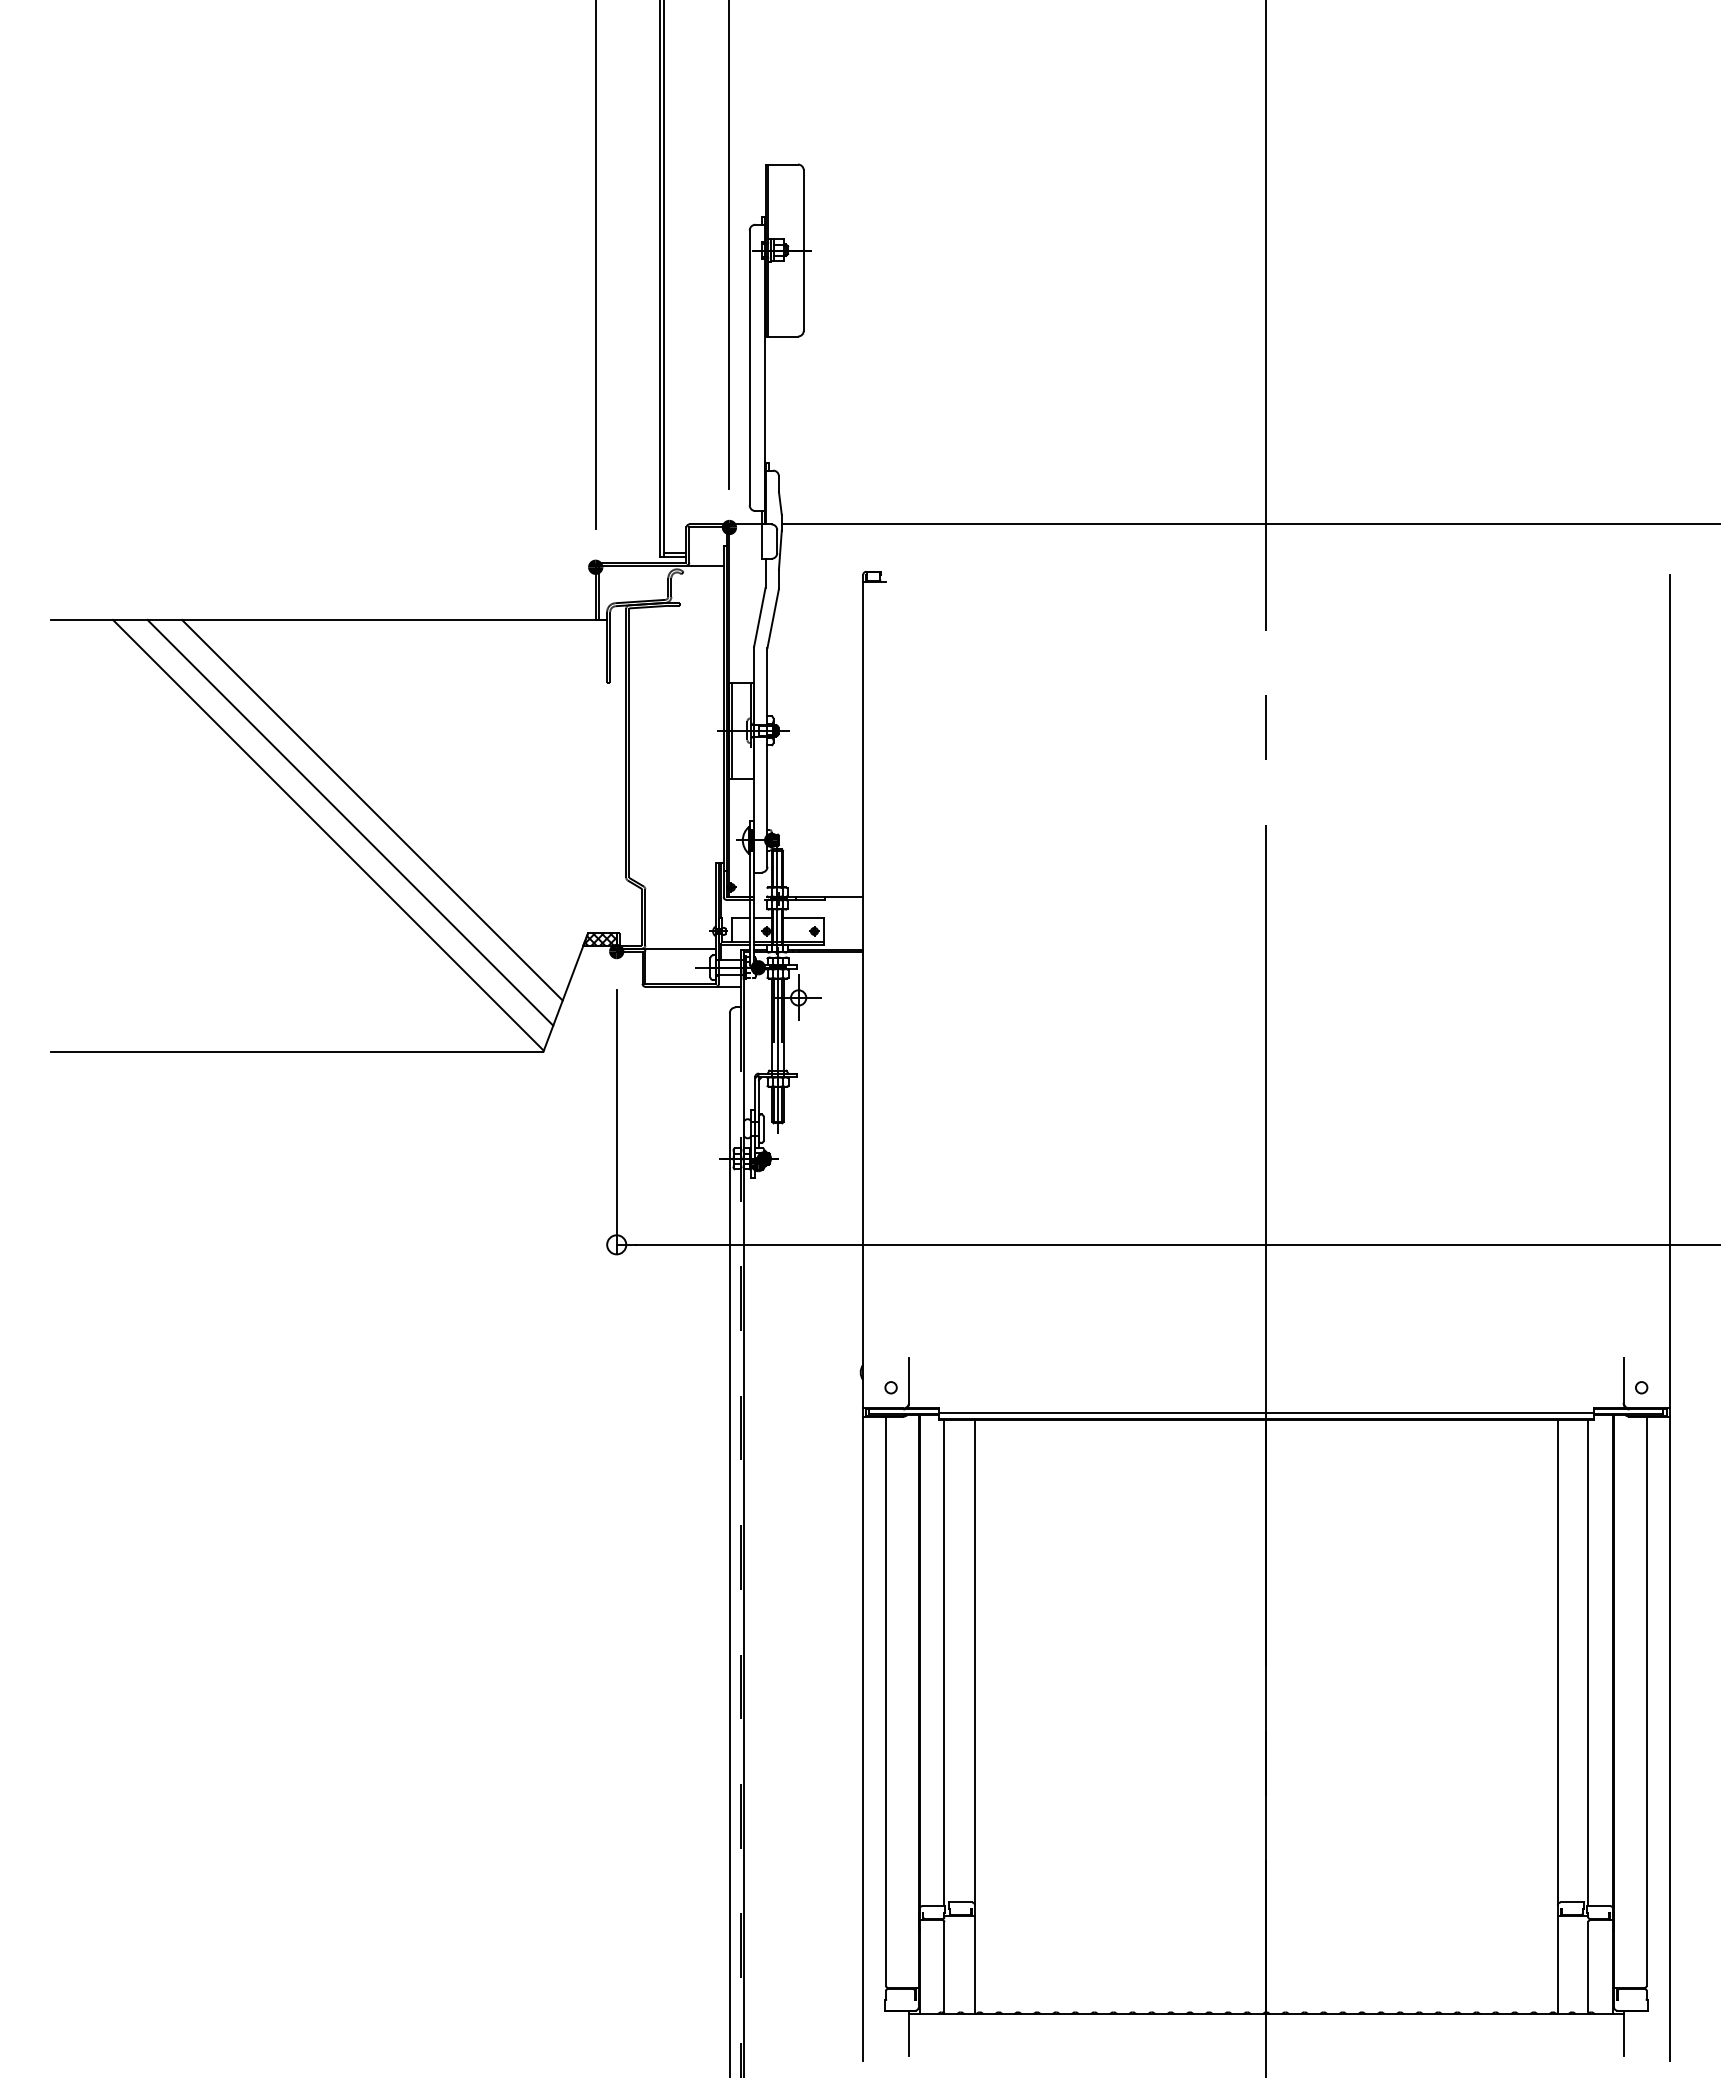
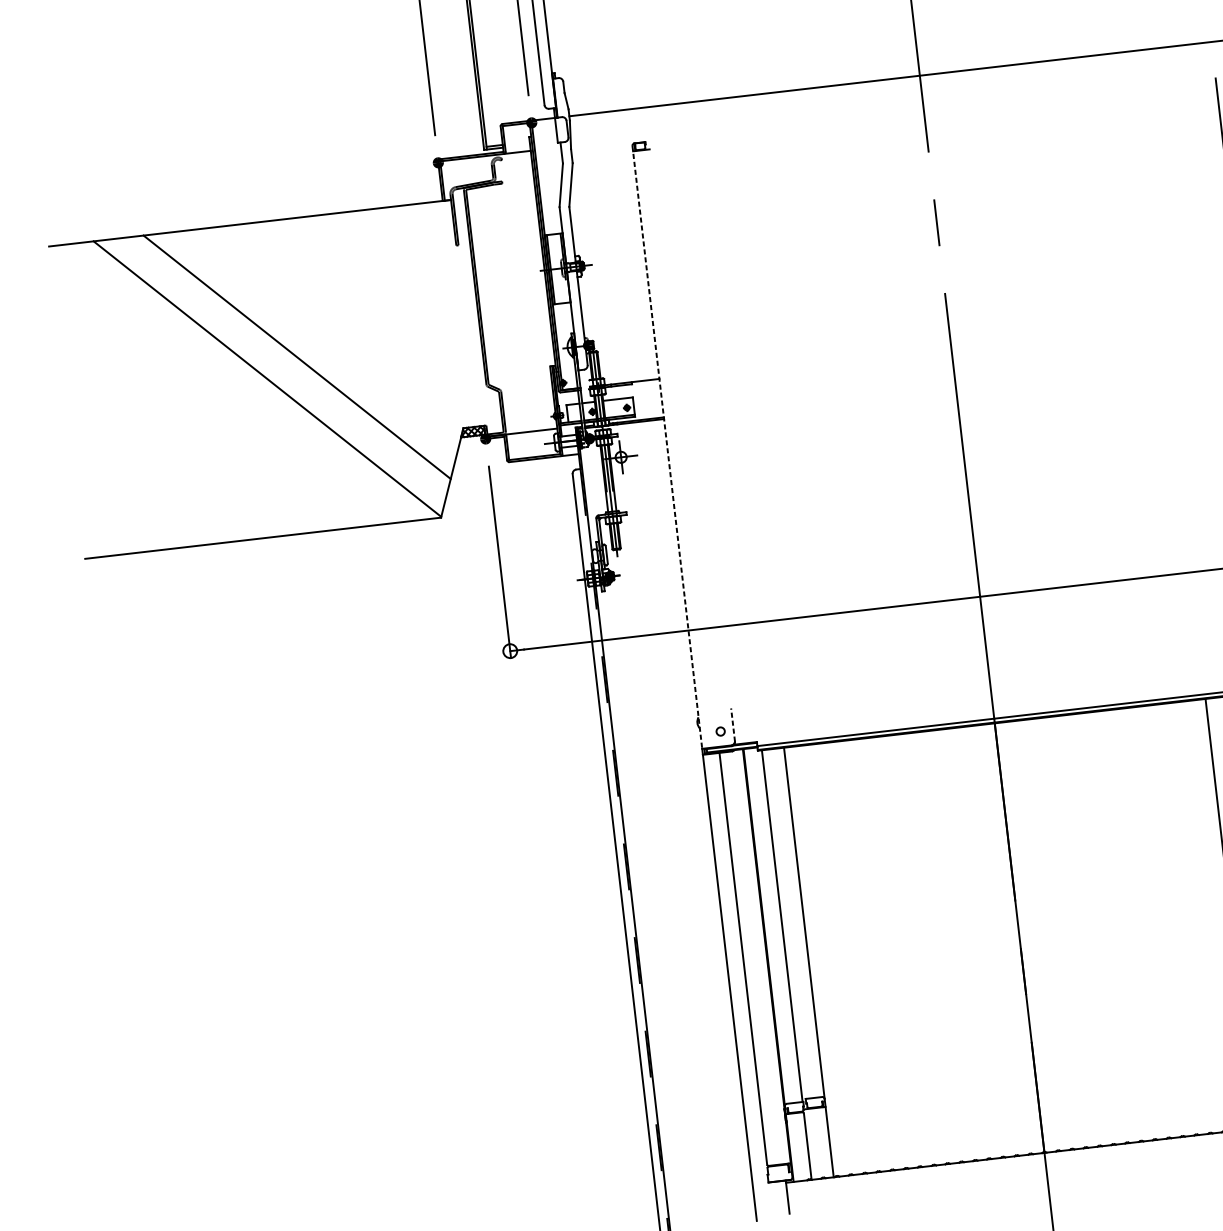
line: (350, 822) -> (282, 367), removed
line: (863, 991) -> (667, 447), solid -> dashed
line: (909, 1380) -> (733, 724), solid -> dashed

